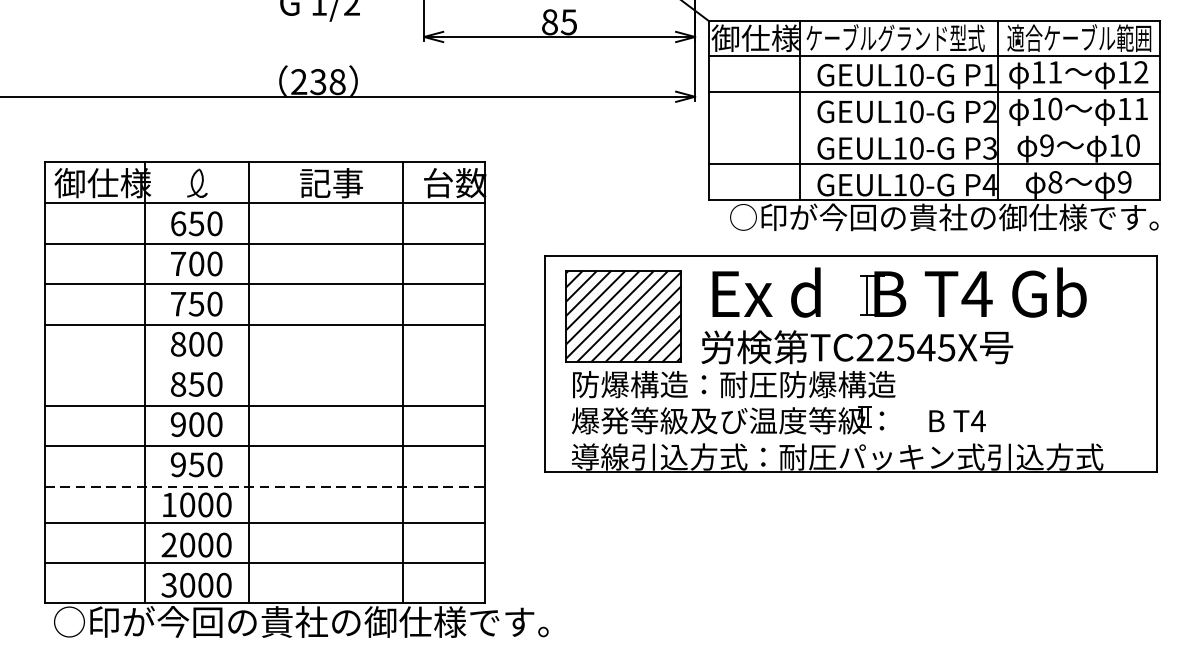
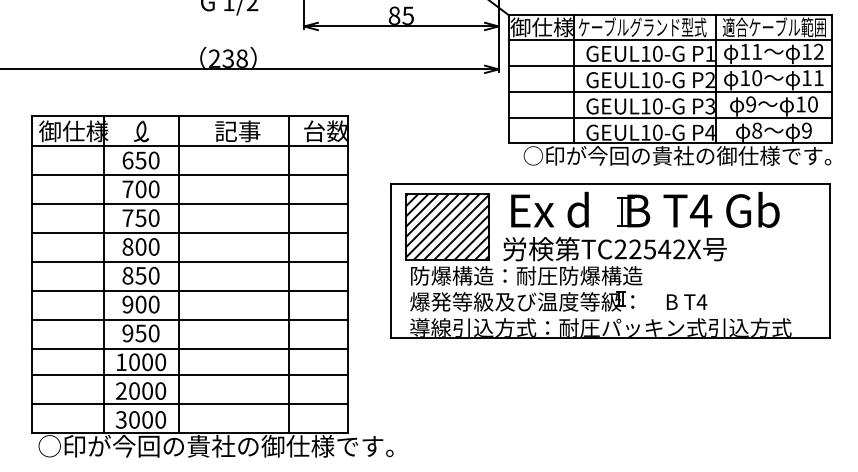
line: (934, 127) -> (670, 91), added
text: (947, 347) -> (679, 249), TC22545X -> TC22542X
line: (264, 365) -> (189, 262), added
line: (265, 487) -> (190, 349), dashed -> solid

